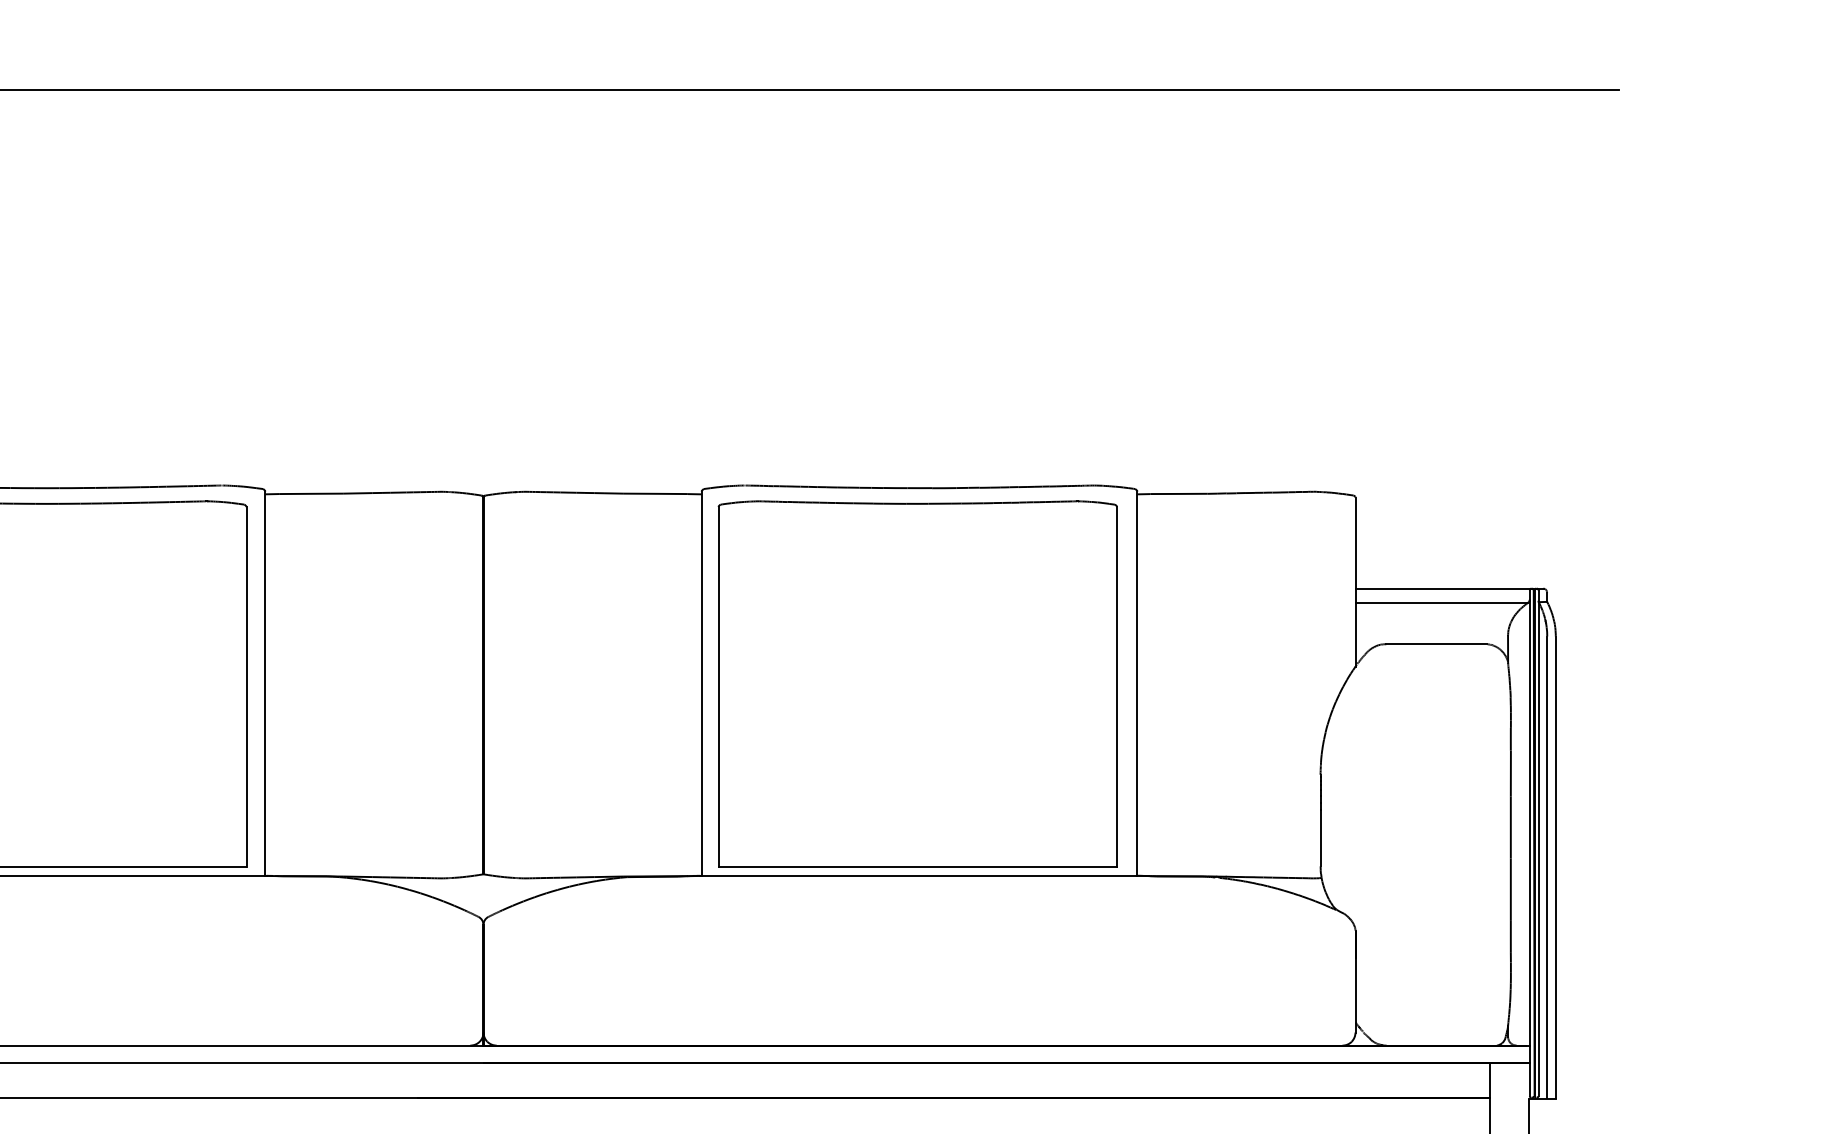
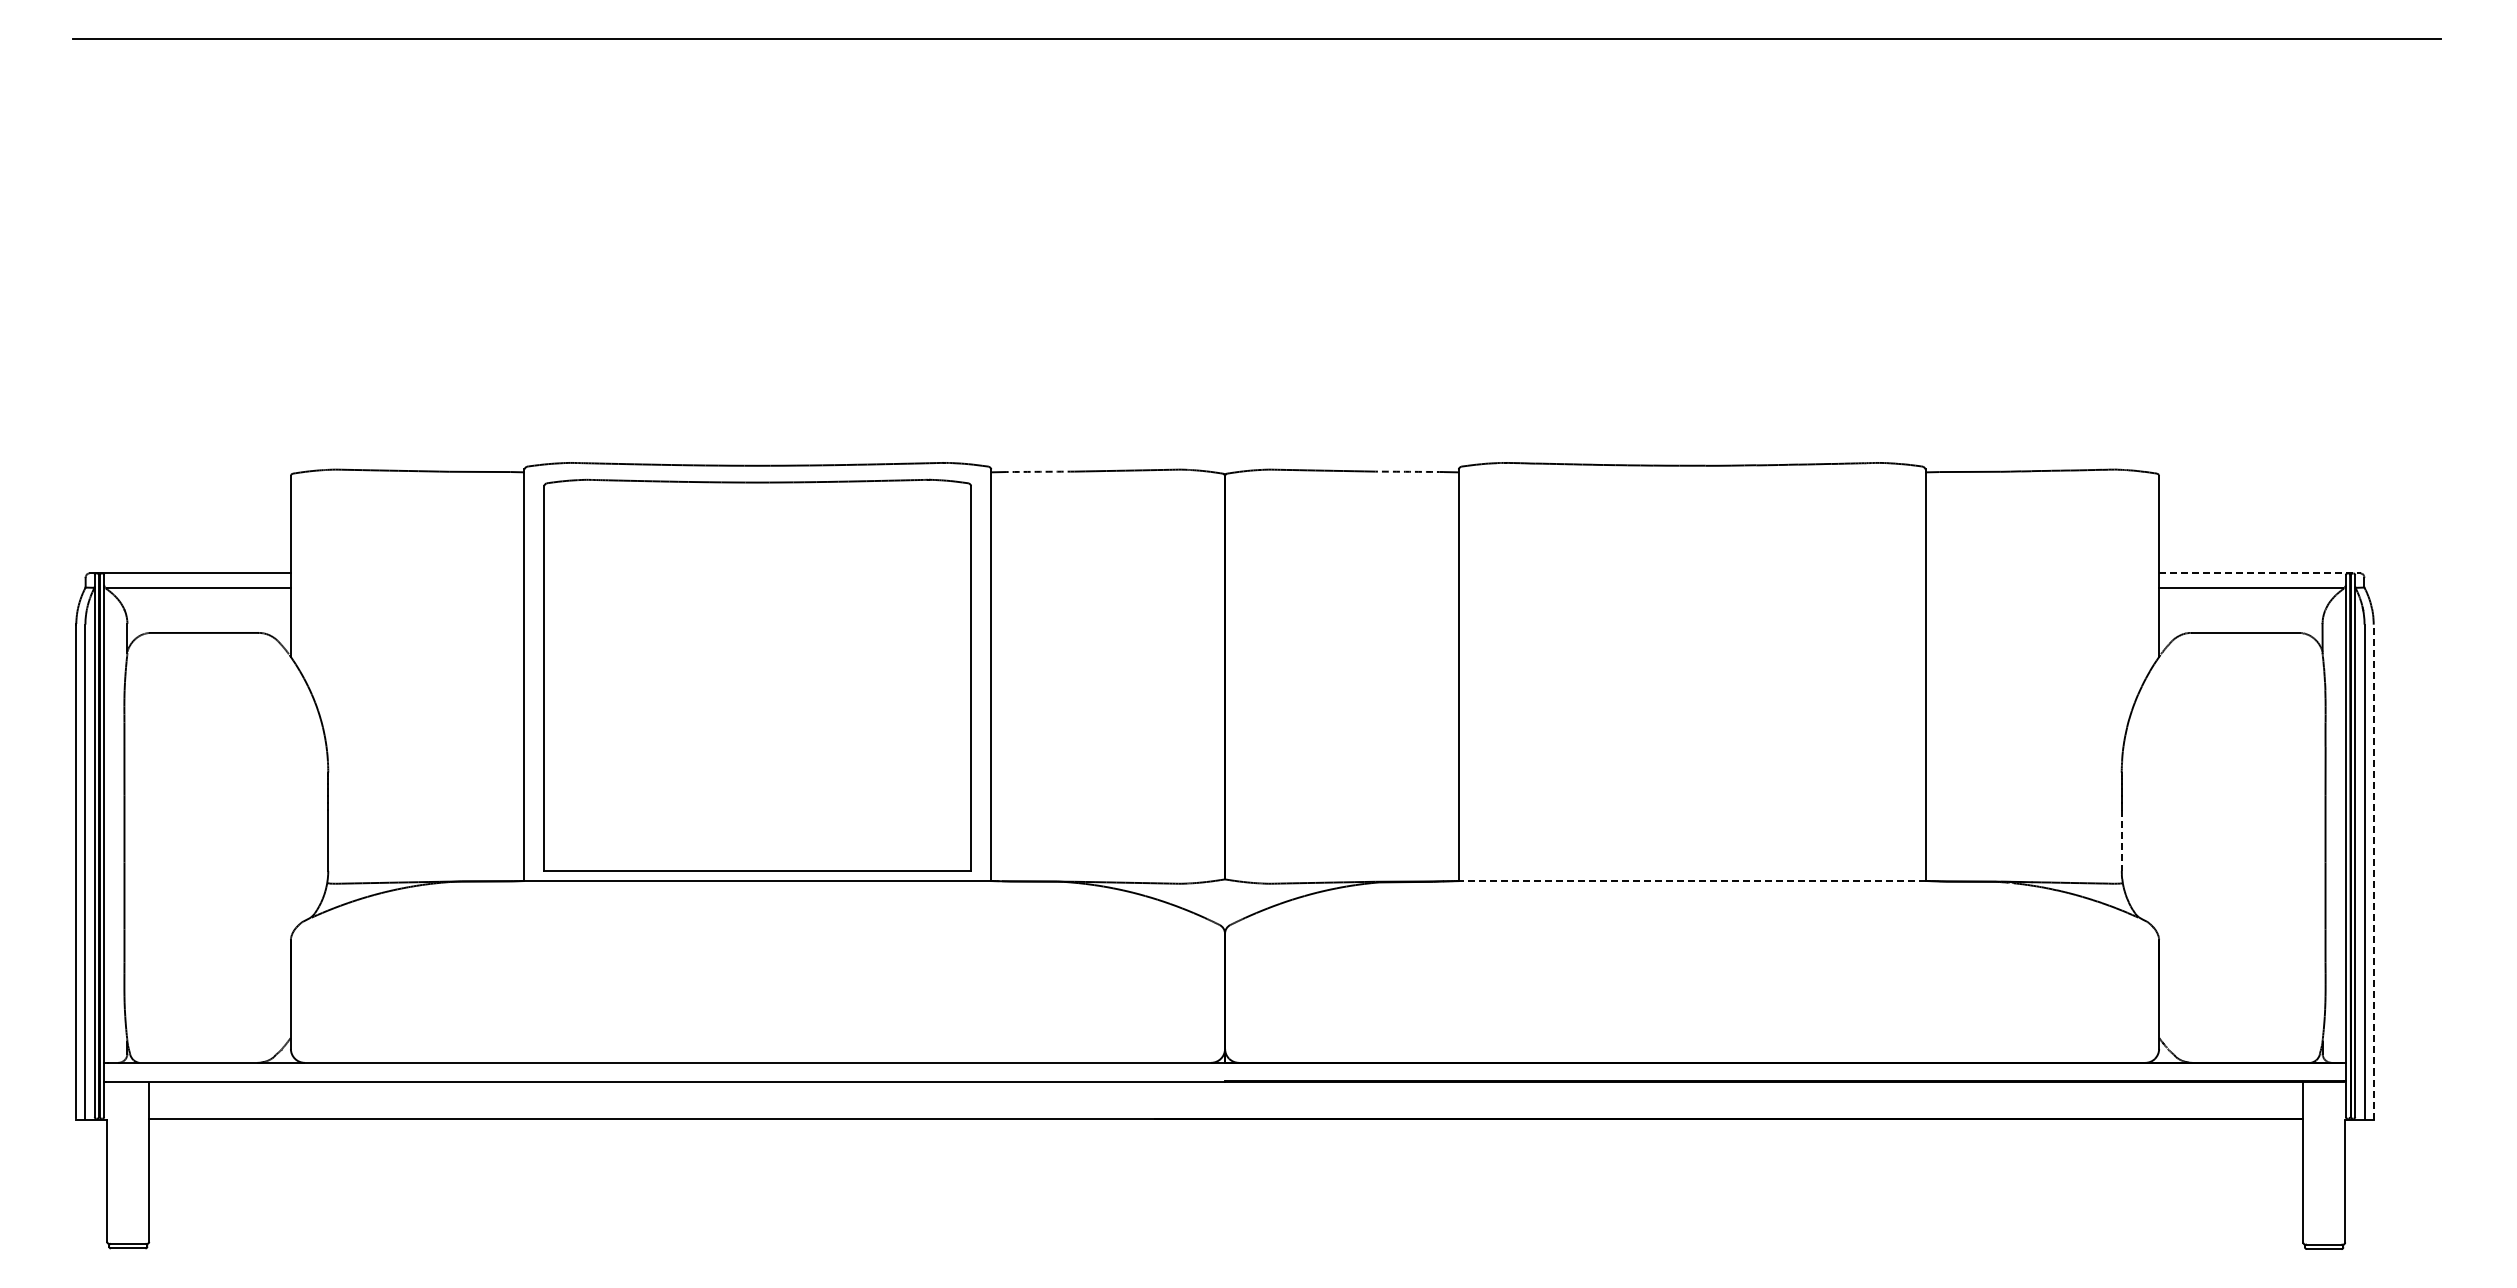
arc: (311, 493) -> (1040, 471), solid -> dashed
arc: (655, 493) -> (1409, 471), solid -> dashed
line: (1449, 588) -> (2259, 573), solid -> dashed
part: (918, 683) -> (1690, 674), removed
line: (1320, 838) -> (2121, 840), solid -> dashed
line: (1555, 866) -> (2373, 871), solid -> dashed
line: (918, 876) -> (1691, 881), solid -> dashed

